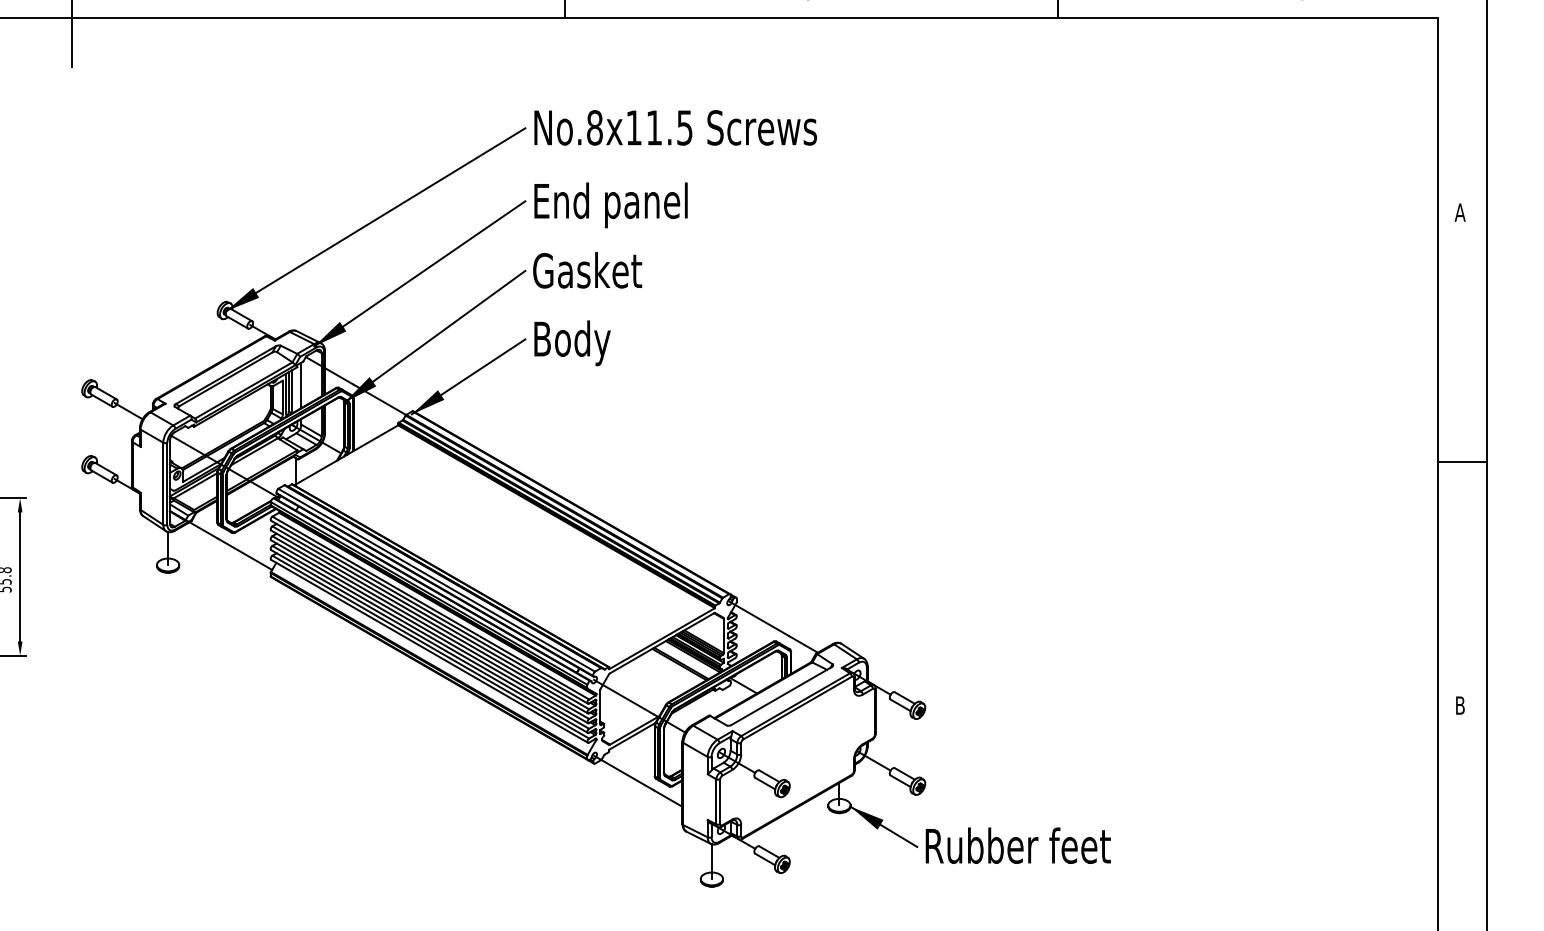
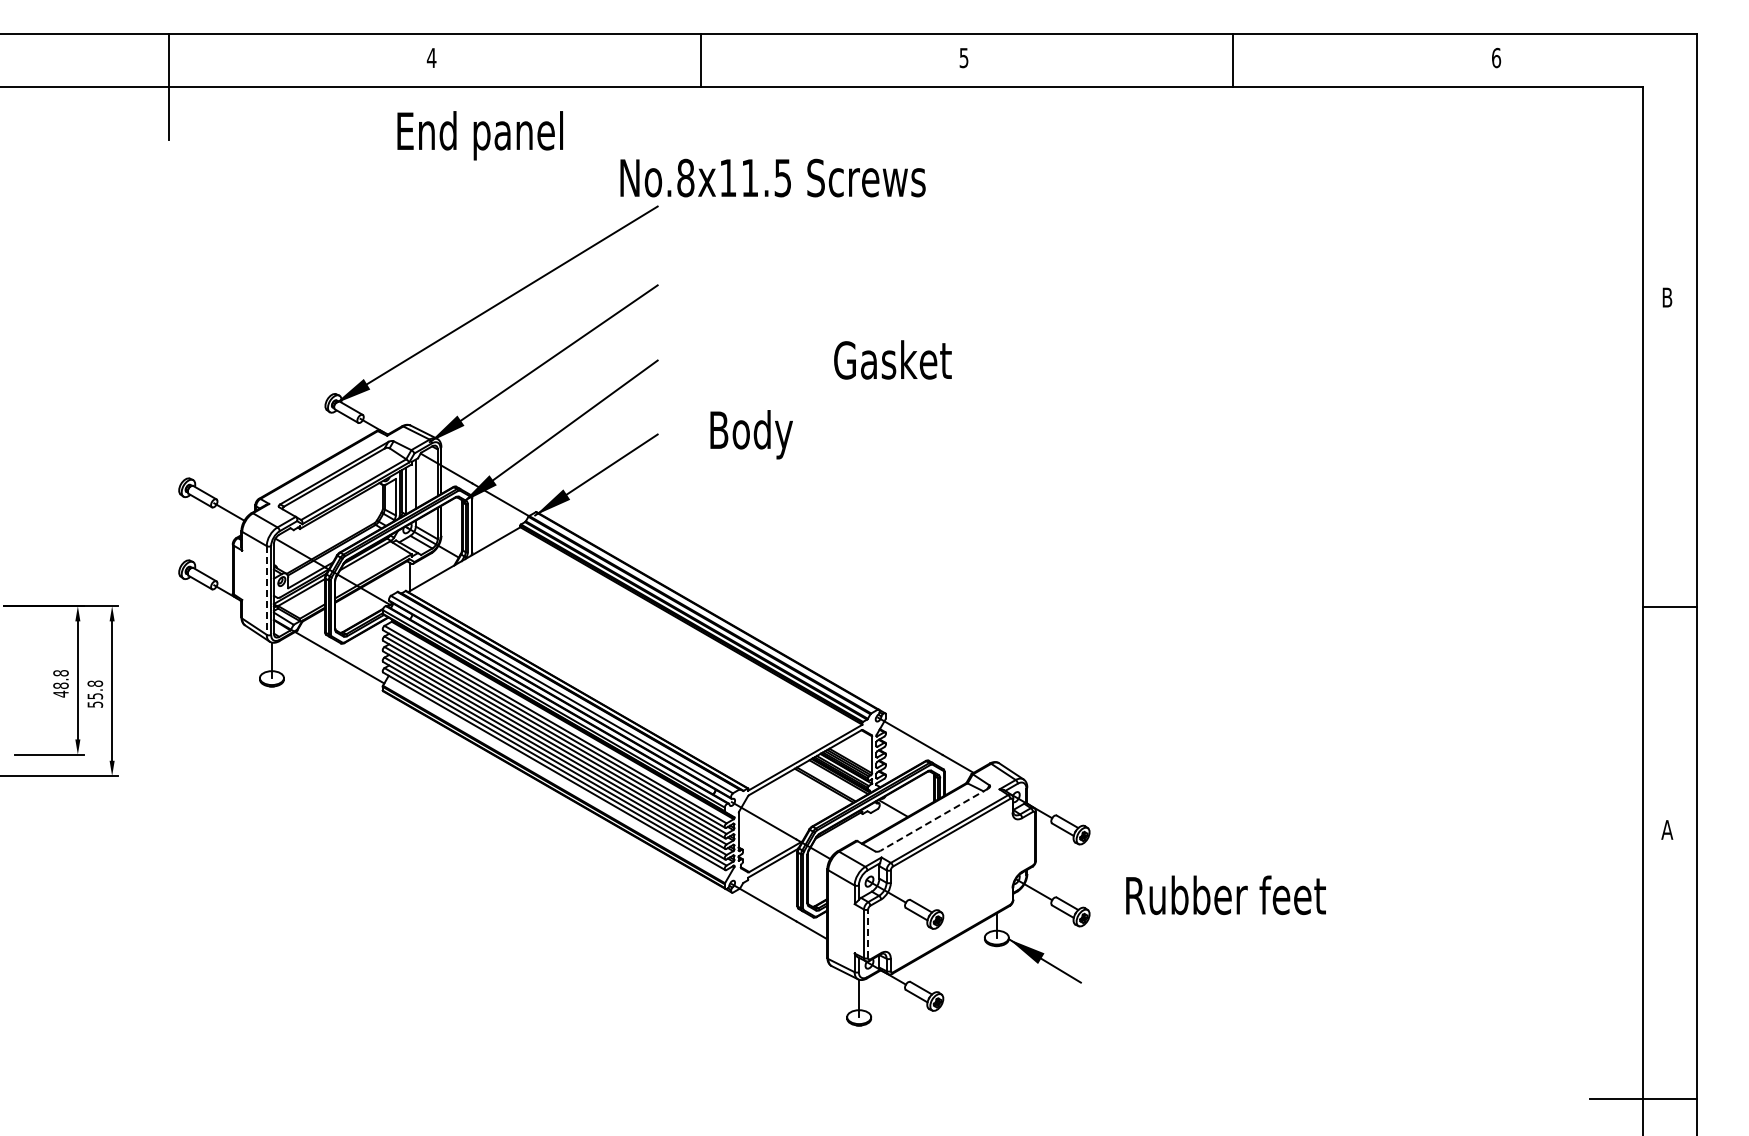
text: (675, 127) -> (772, 177), moved
text: (610, 205) -> (479, 135), moved
text: (1460, 212) -> (1667, 297), A -> B
text: (587, 269) -> (892, 359), moved
text: (572, 343) -> (751, 434), moved
line: (1462, 461) -> (1669, 607), moved
line: (163, 483) -> (266, 590), solid -> dashed
line: (781, 695) -> (934, 819), solid -> dashed
text: (1460, 705) -> (1667, 829), B -> A
line: (720, 801) -> (868, 933), solid -> dashed
text: (1017, 845) -> (1225, 895), moved

